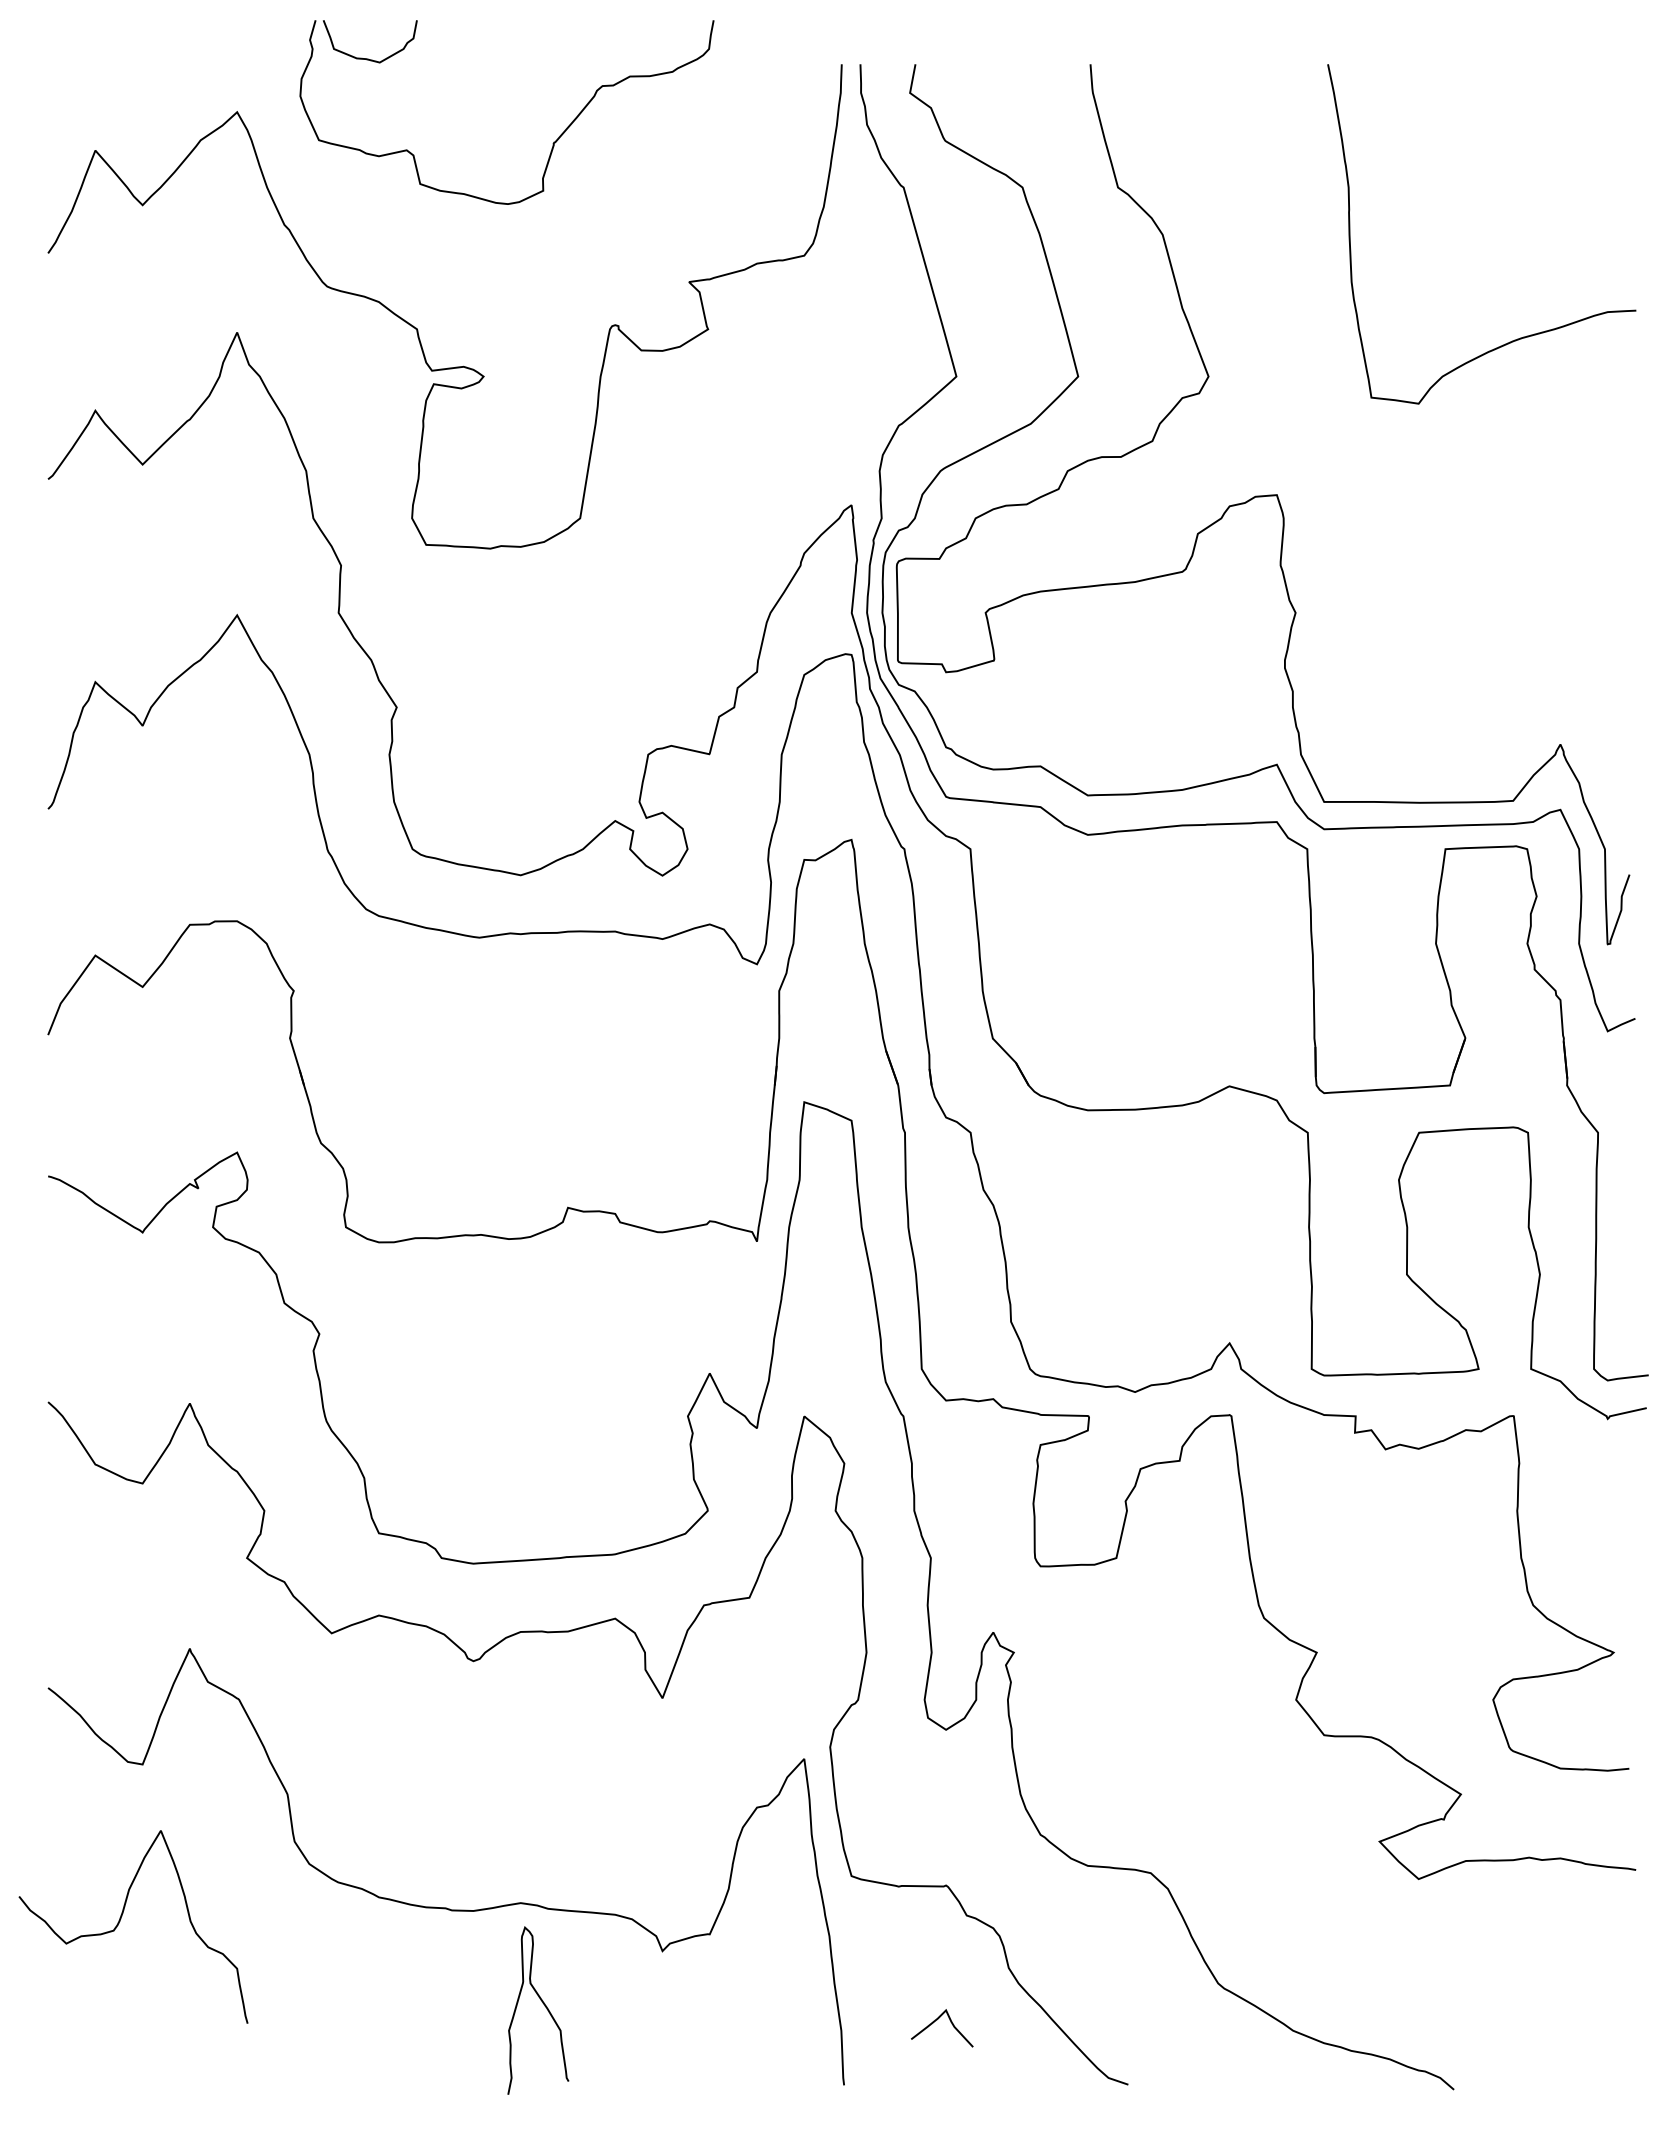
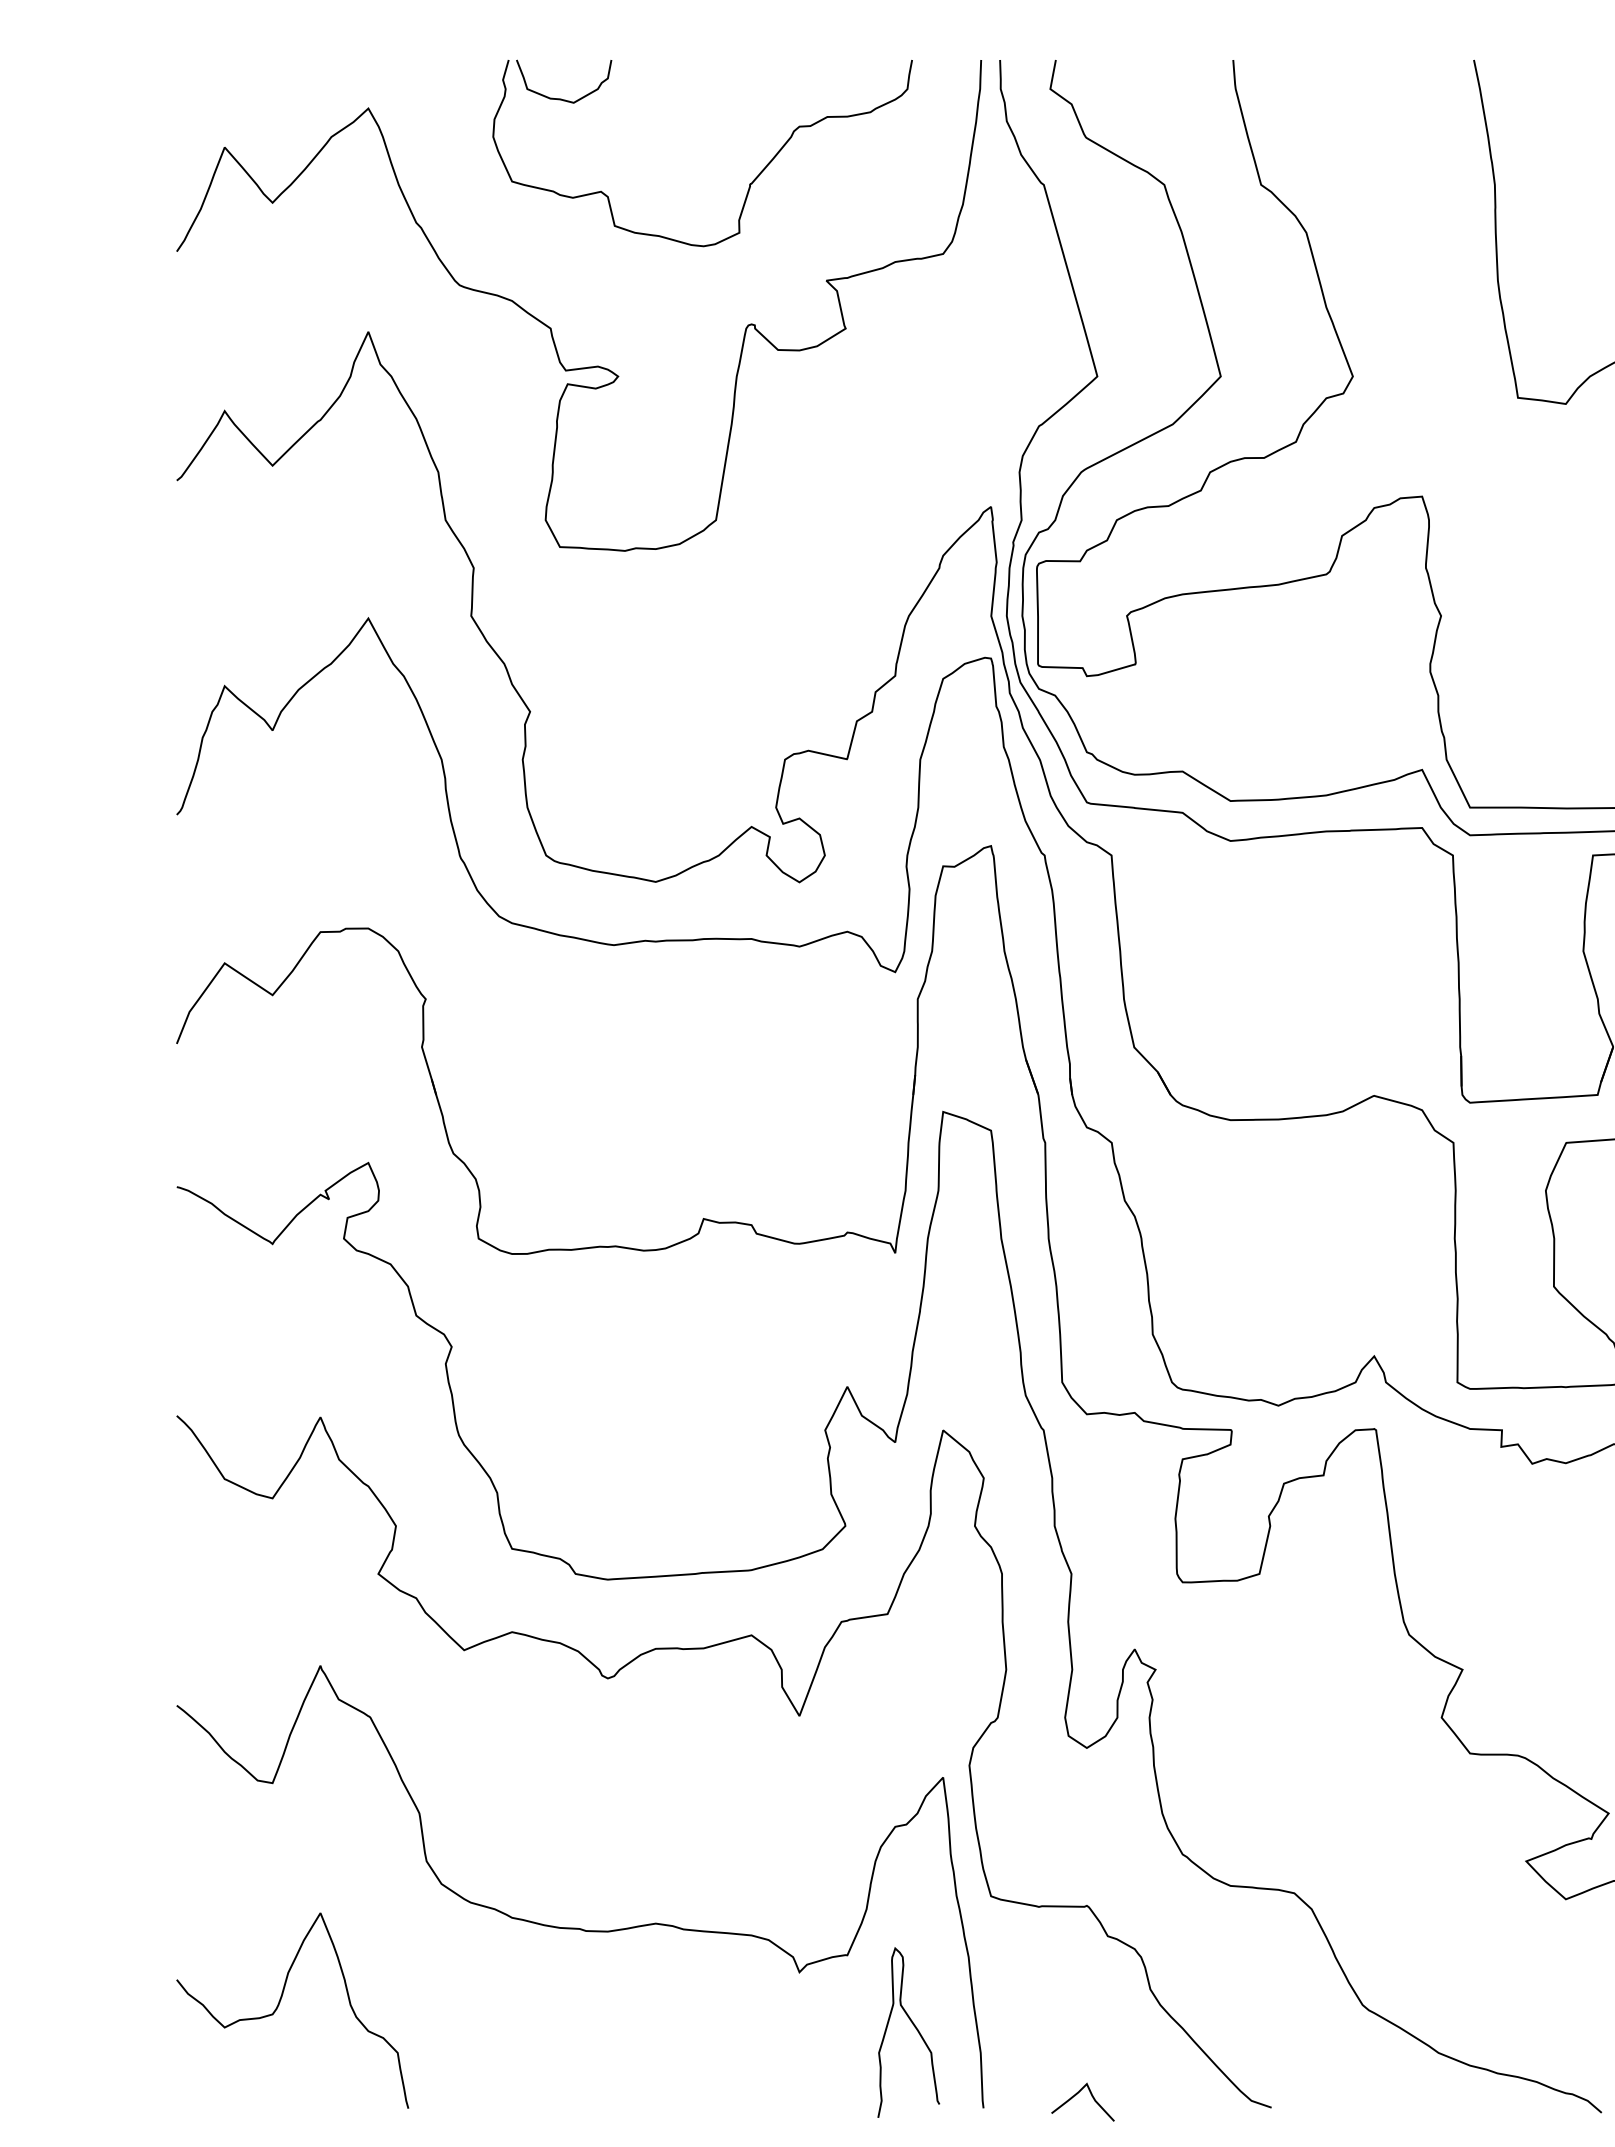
part: (552, 143) -> (748, 184), moved
curve: (121, 1919) -> (280, 2003), moved
curve: (544, 2006) -> (915, 2028), moved
curve: (937, 2020) -> (1078, 2094), moved

